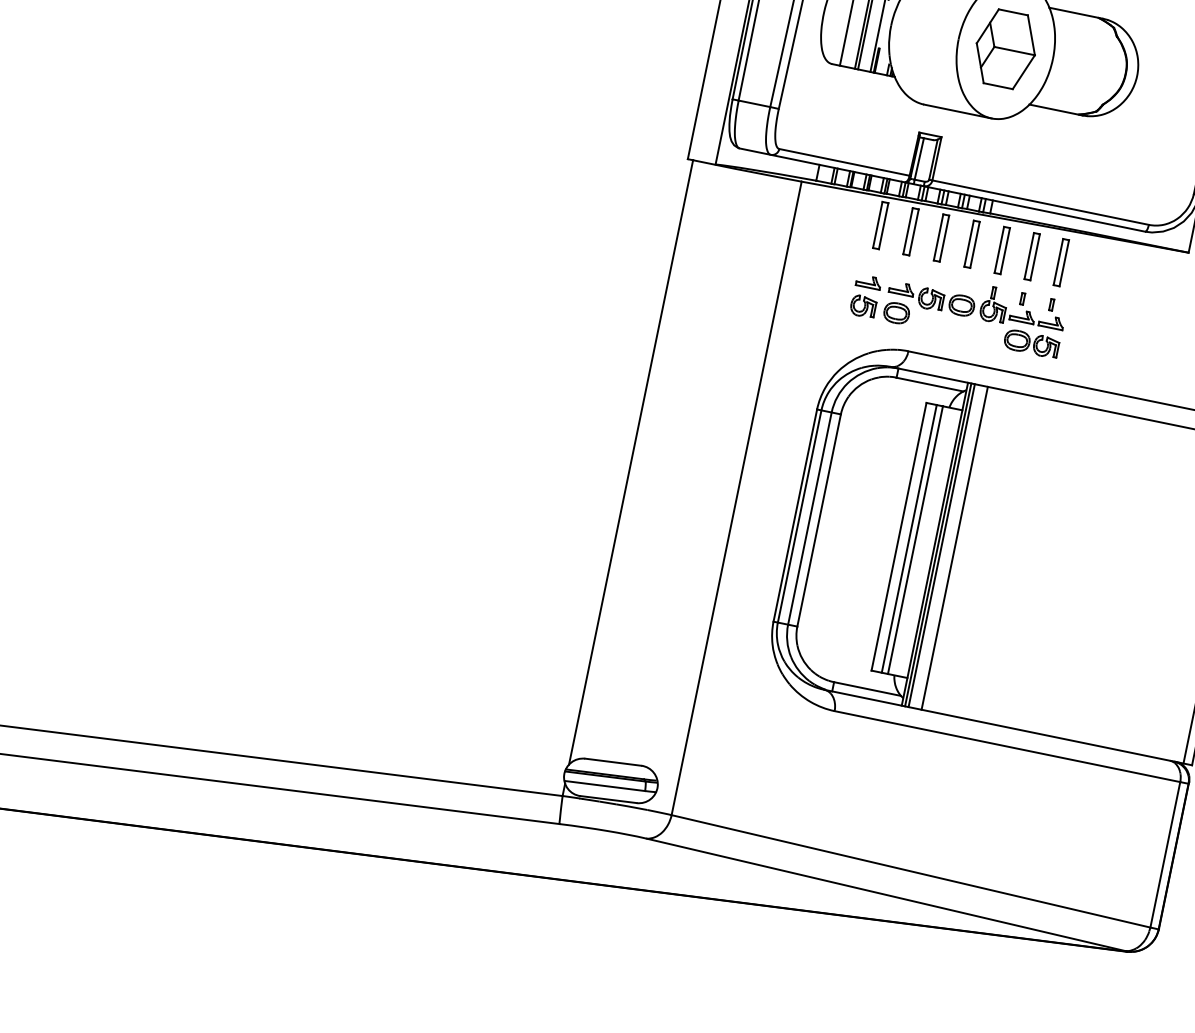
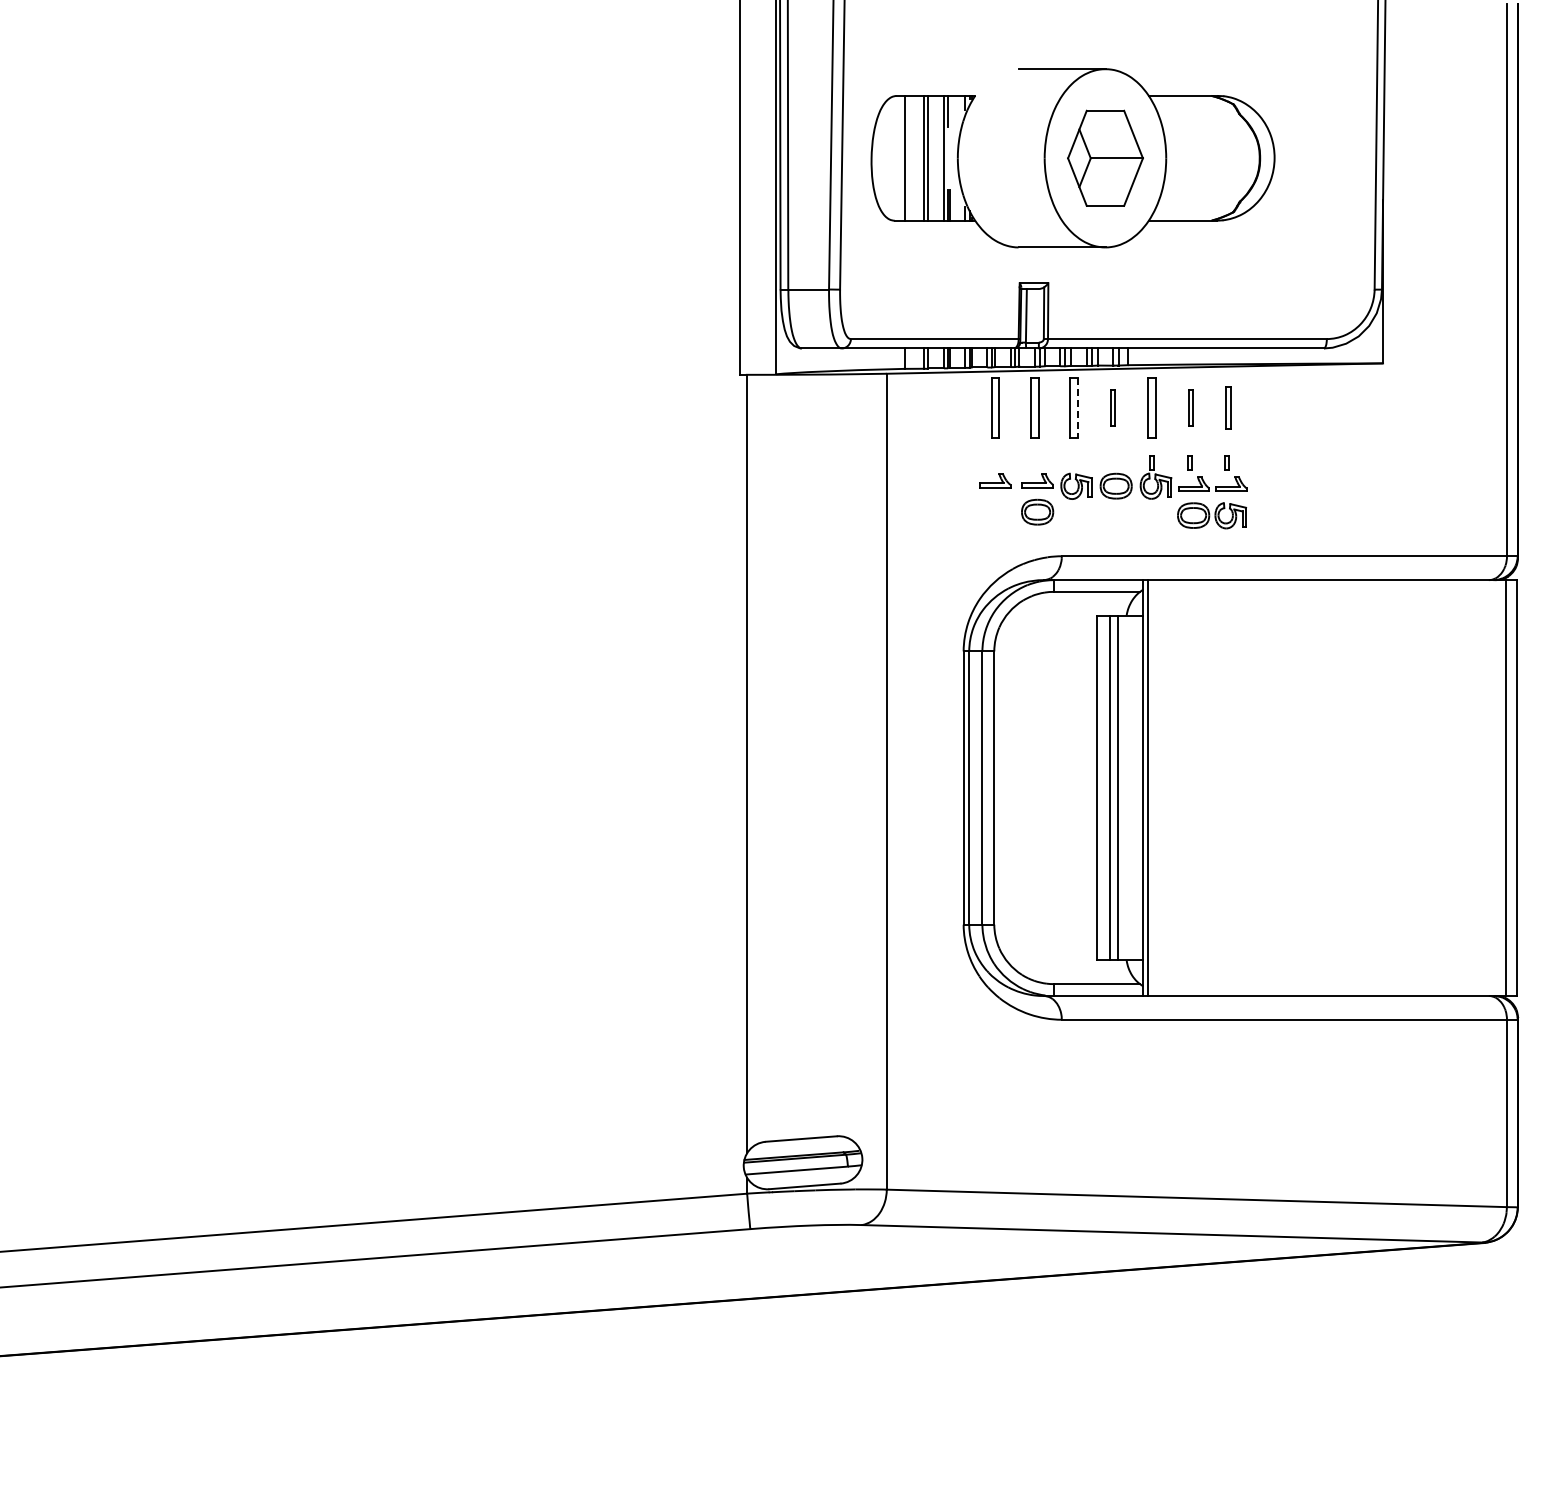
line: (944, 238) -> (1077, 407), solid -> dashed
part: (971, 243) -> (1112, 407), size x0.6
part: (1032, 256) -> (1190, 407), size x0.6
part: (1060, 262) -> (1227, 407), size x0.7
part: (863, 305) -> (994, 511), removed
line: (941, 546) -> (1152, 788), removed
line: (954, 548) -> (1168, 788), removed

